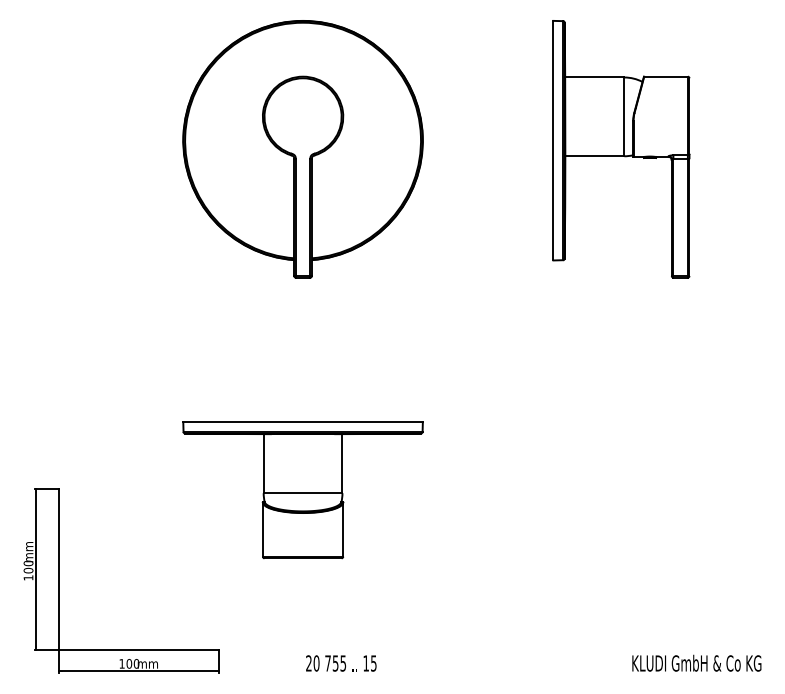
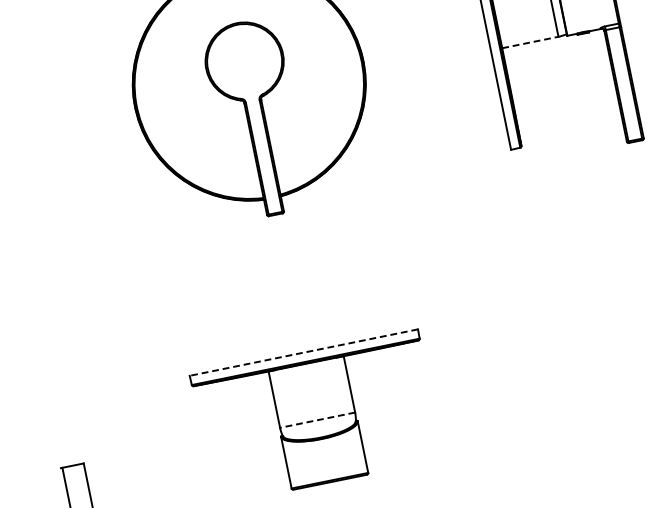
line: (594, 156) -> (530, 42), solid -> dashed
line: (303, 422) -> (304, 352), solid -> dashed
line: (302, 493) -> (317, 420), solid -> dashed

